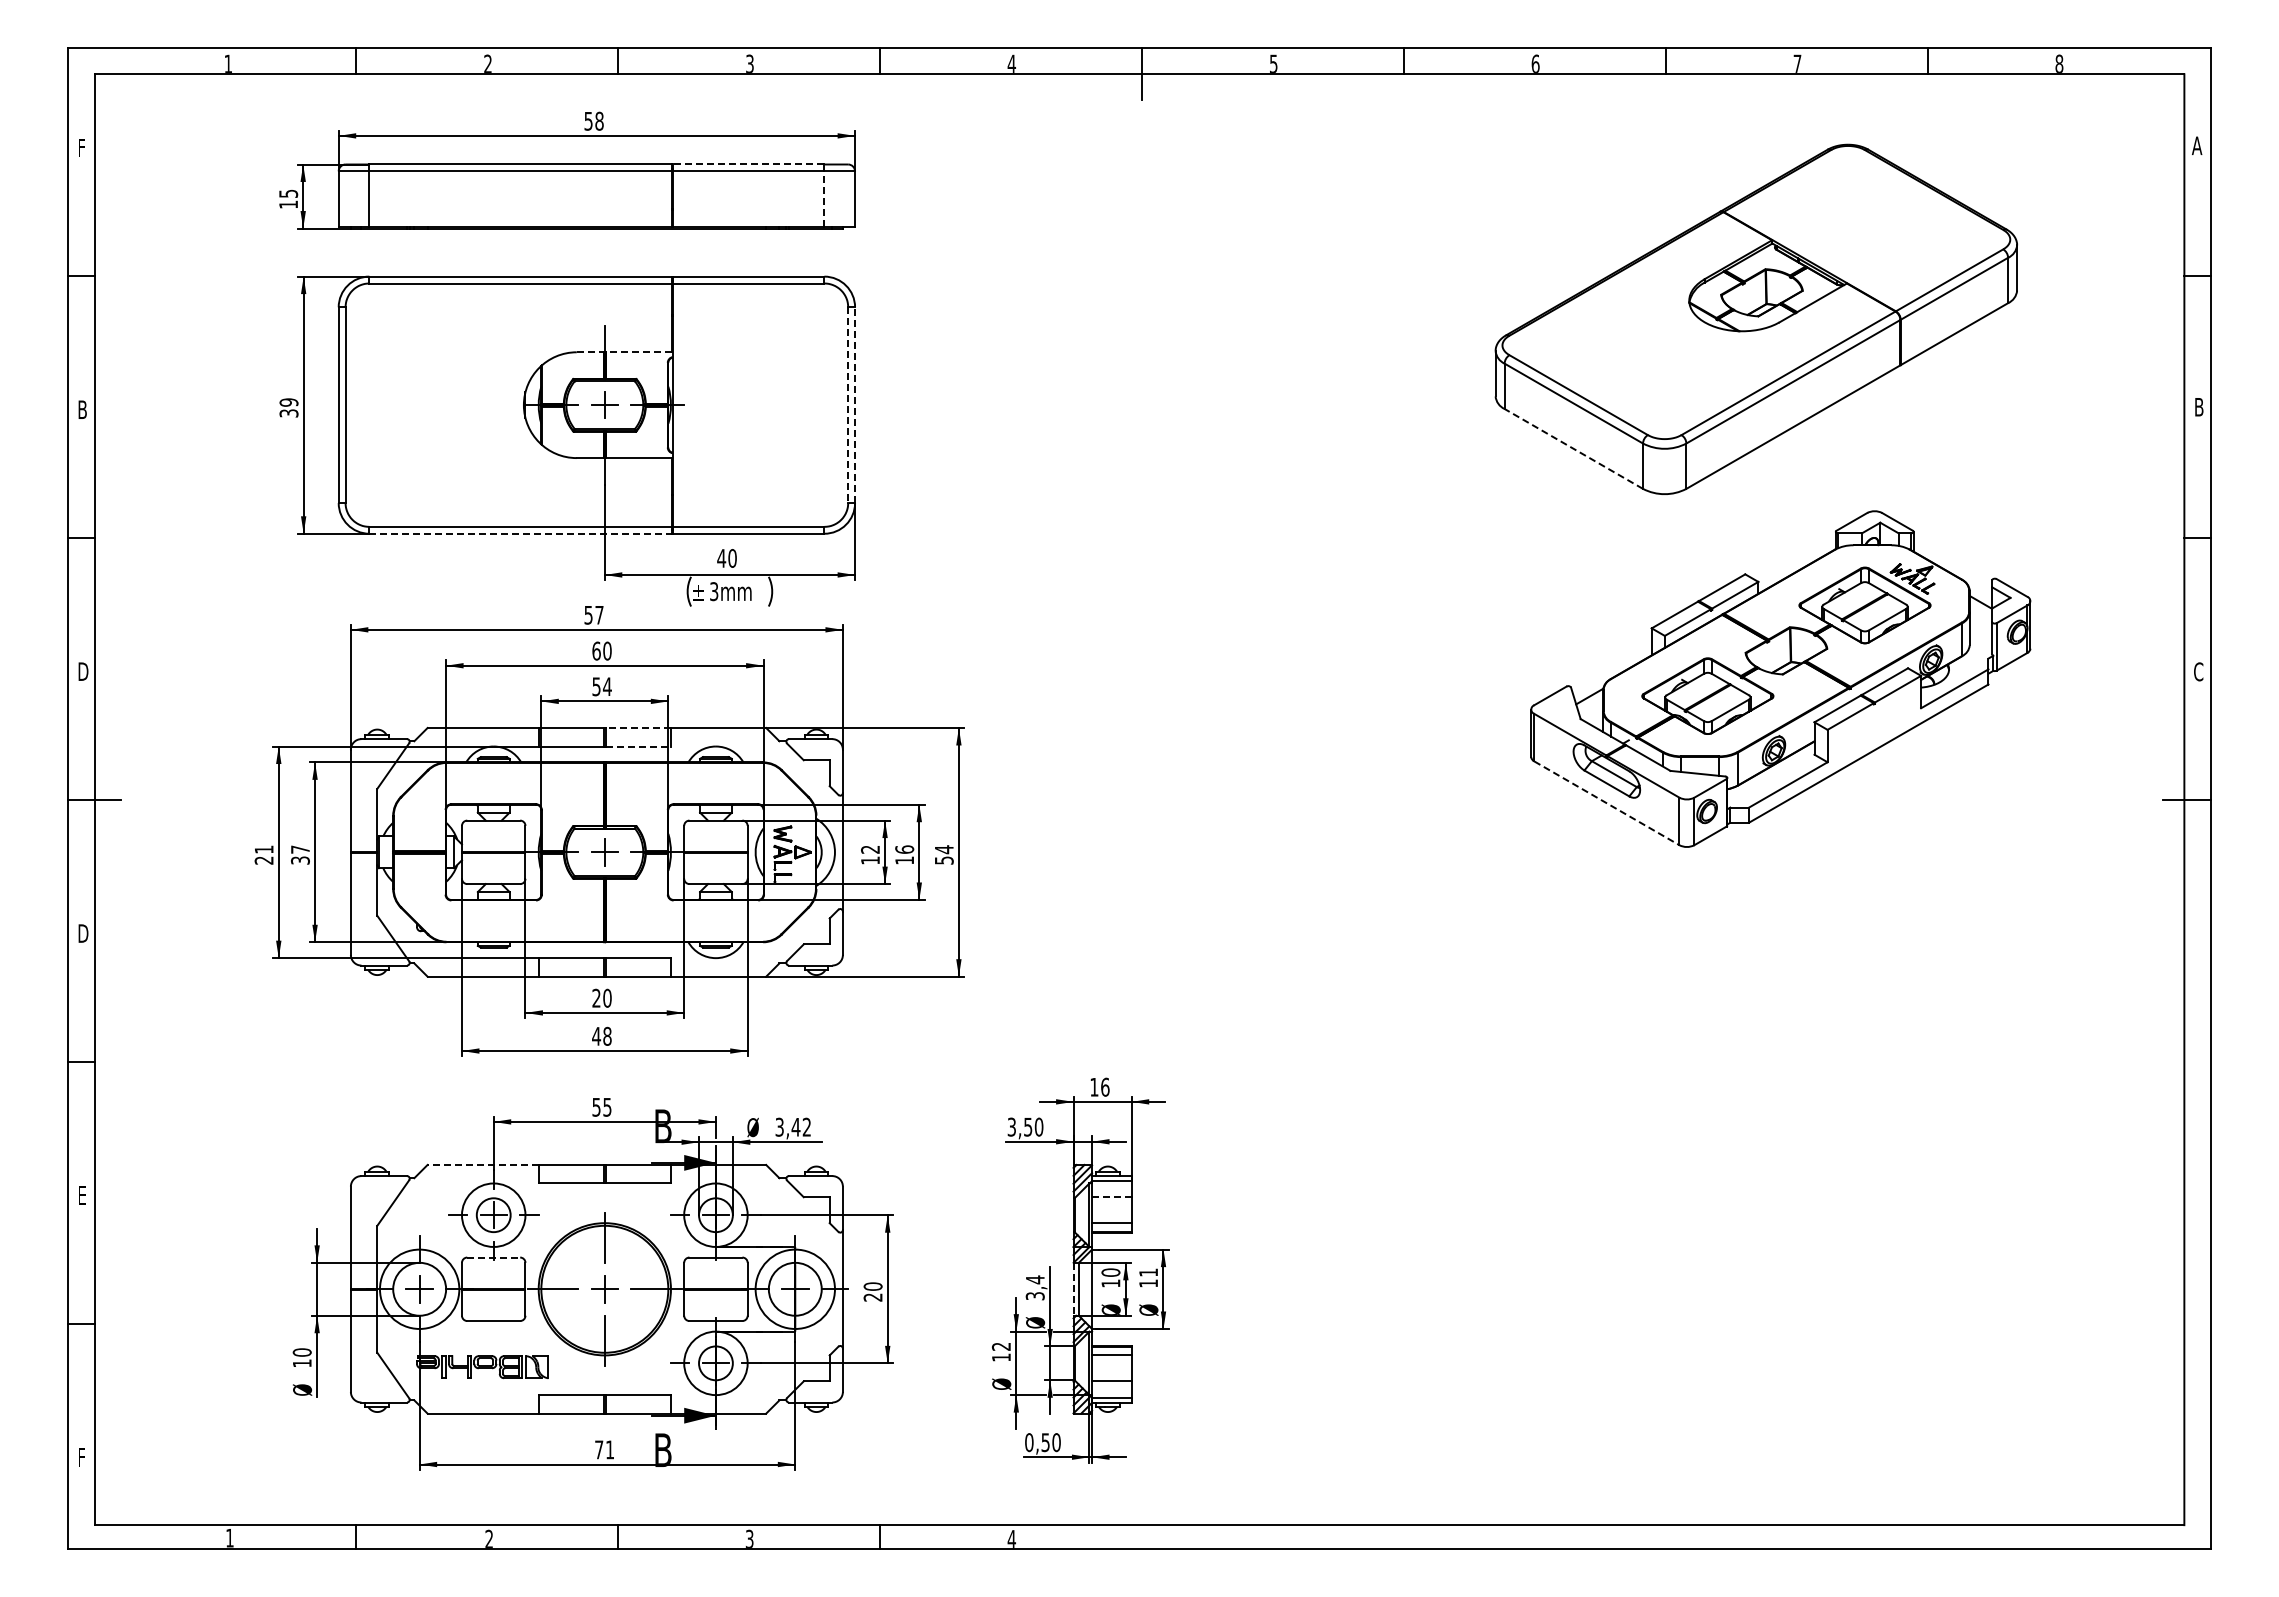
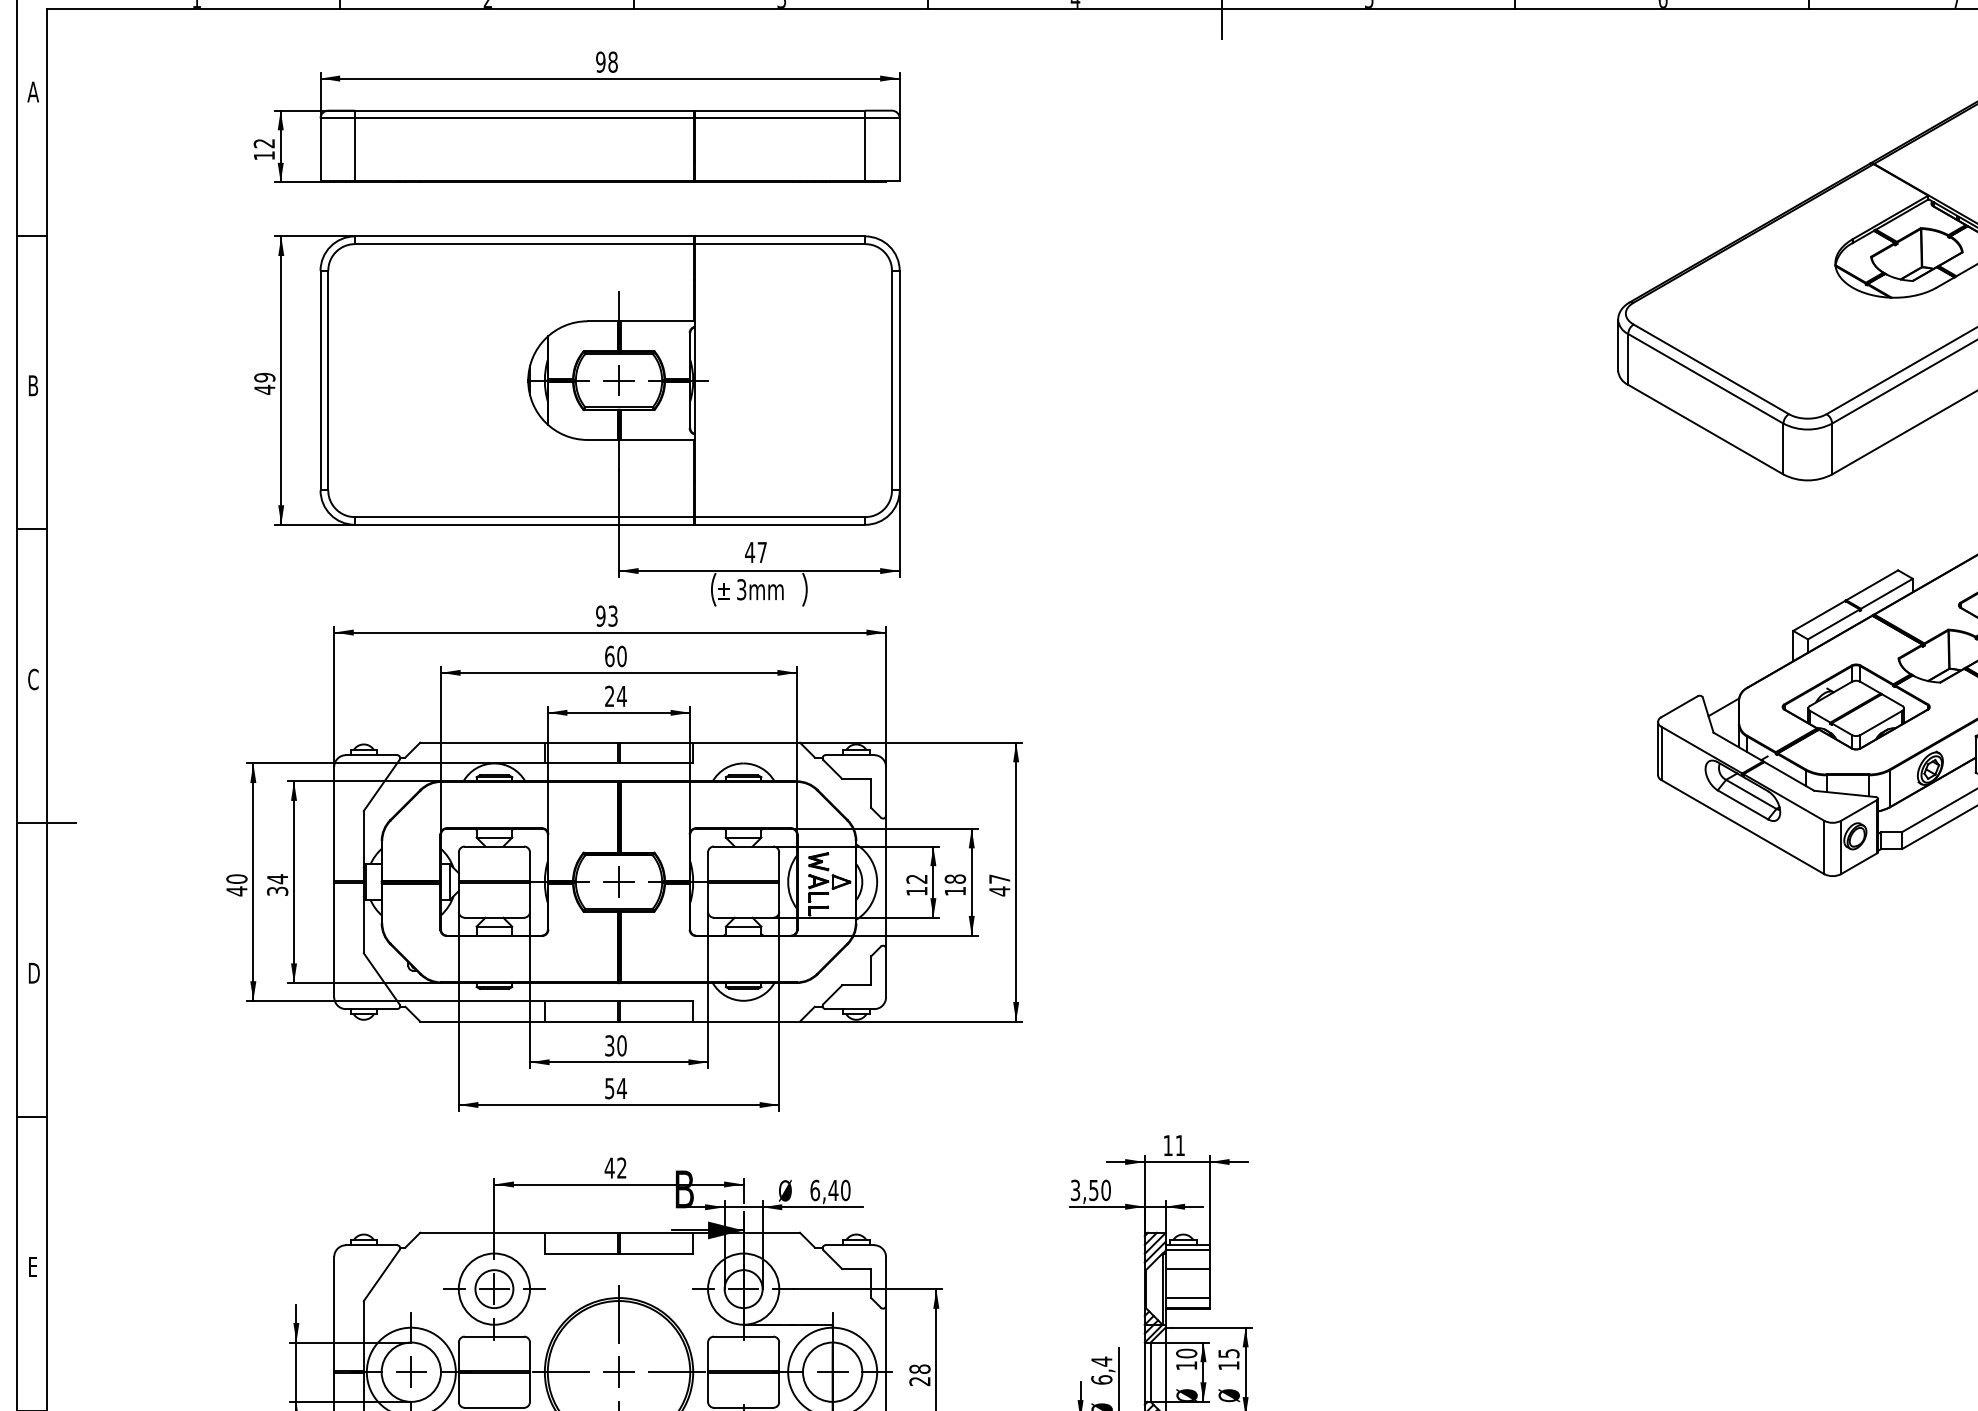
text: (588, 120) -> (600, 61), 58 -> 98
text: (82, 147) -> (33, 91), F -> A
line: (748, 164) -> (780, 110), dashed -> solid
text: (288, 193) -> (264, 143), 15 -> 12
line: (824, 199) -> (865, 149), dashed -> solid
line: (624, 352) -> (641, 321), dashed -> solid
line: (848, 405) -> (892, 380), dashed -> solid
line: (855, 405) -> (900, 380), dashed -> solid
text: (288, 413) -> (264, 389), 39 -> 49
line: (1573, 448) -> (1705, 429), dashed -> solid
line: (521, 533) -> (525, 524), dashed -> solid
text: (732, 558) -> (762, 552), 40 -> 47
text: (593, 614) -> (606, 615), 57 -> 93
text: (83, 671) -> (34, 679), D -> C
text: (596, 686) -> (609, 696), 54 -> 24
line: (638, 728) -> (656, 743), dashed -> solid
line: (638, 746) -> (656, 763), dashed -> solid
line: (1606, 803) -> (1742, 827), dashed -> solid
text: (300, 849) -> (277, 878), 37 -> 34
text: (904, 849) -> (955, 878), 16 -> 18
text: (263, 855) -> (236, 885), 21 -> 40
text: (944, 855) -> (1000, 885), 54 -> 47
text: (596, 998) -> (609, 1046), 20 -> 30
text: (601, 1035) -> (615, 1087), 48 -> 54
text: (1105, 1086) -> (1180, 1144), 16 -> 11
text: (601, 1106) -> (615, 1167), 55 -> 42
text: (793, 1126) -> (830, 1189), 3,42 -> 6,40
line: (483, 1164) -> (482, 1232), dashed -> solid
line: (1111, 1197) -> (1187, 1269), dashed -> solid
line: (494, 1257) -> (495, 1336), dashed -> solid
text: (1148, 1272) -> (1228, 1353), 11 -> 15
text: (873, 1286) -> (920, 1369), 20 -> 28
line: (1073, 1289) -> (1144, 1372), dashed -> solid
text: (1034, 1295) -> (1100, 1379), 3,4 -> 6,4

